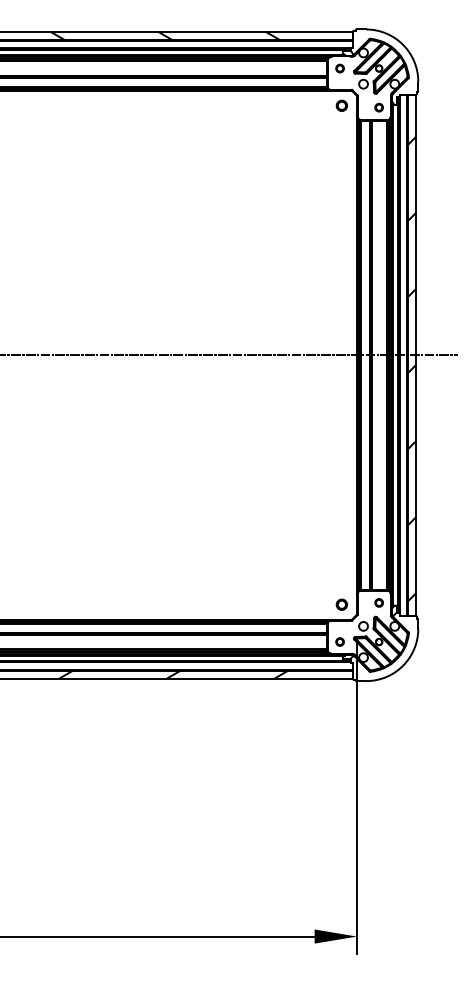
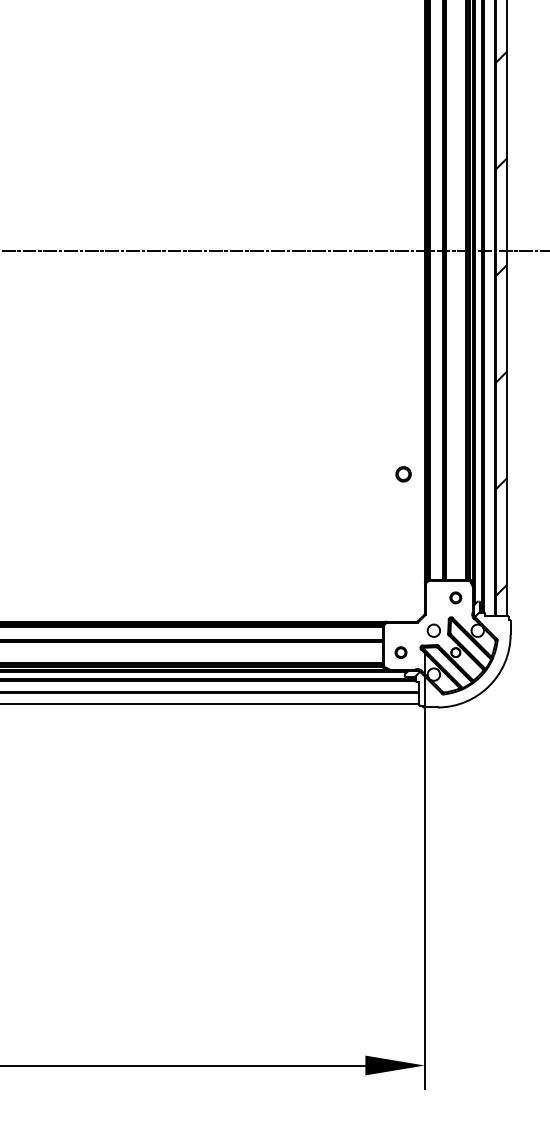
part: (341, 604) -> (403, 473), moved
hatch: (173, 674) -> (167, 698), removed

